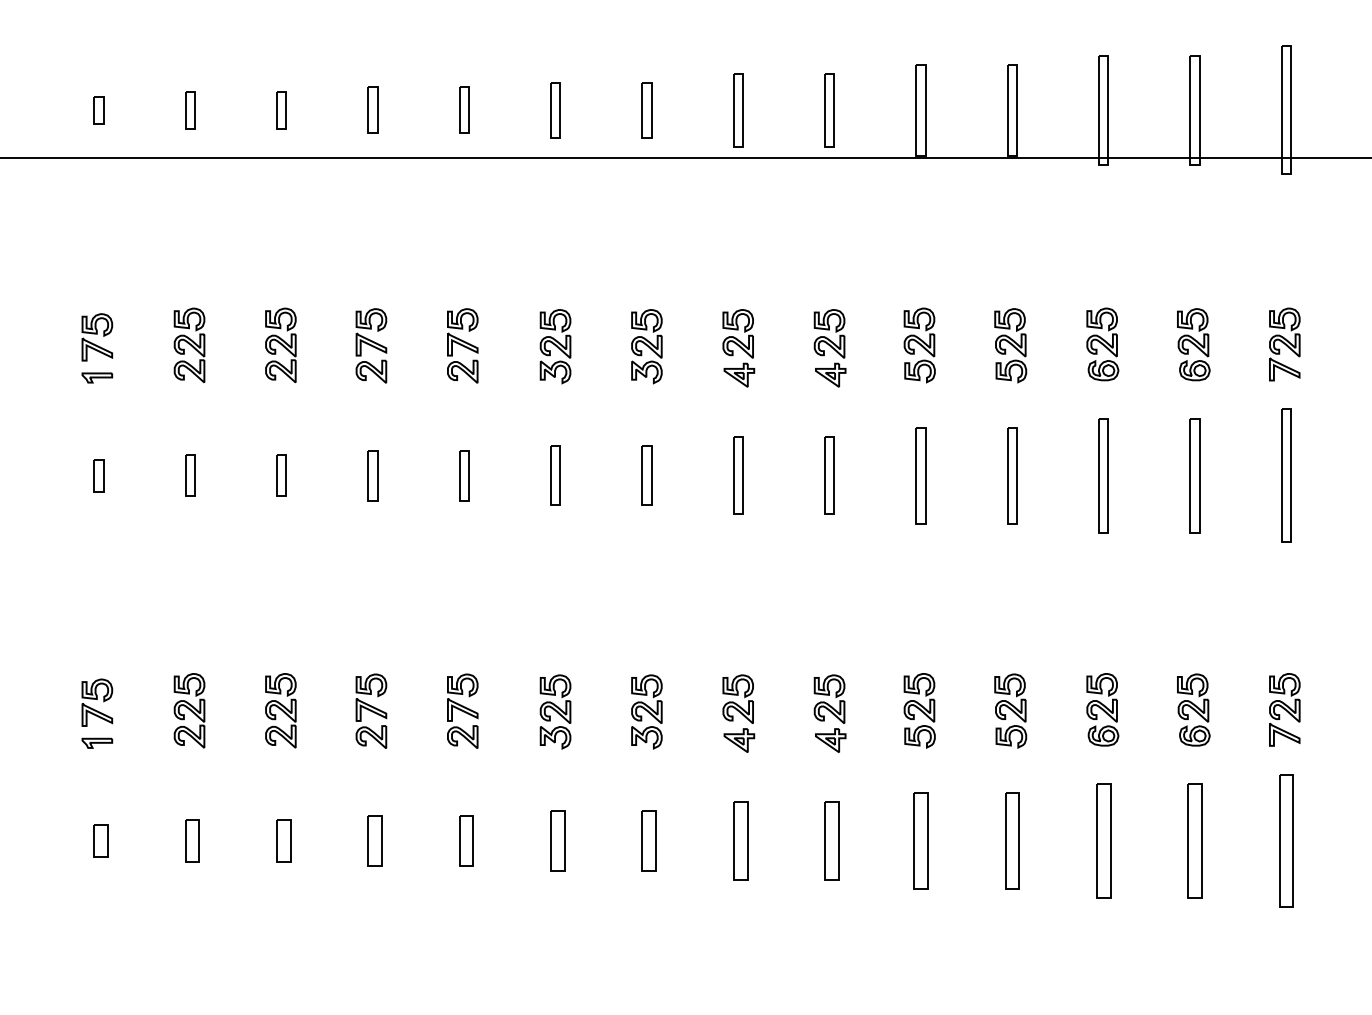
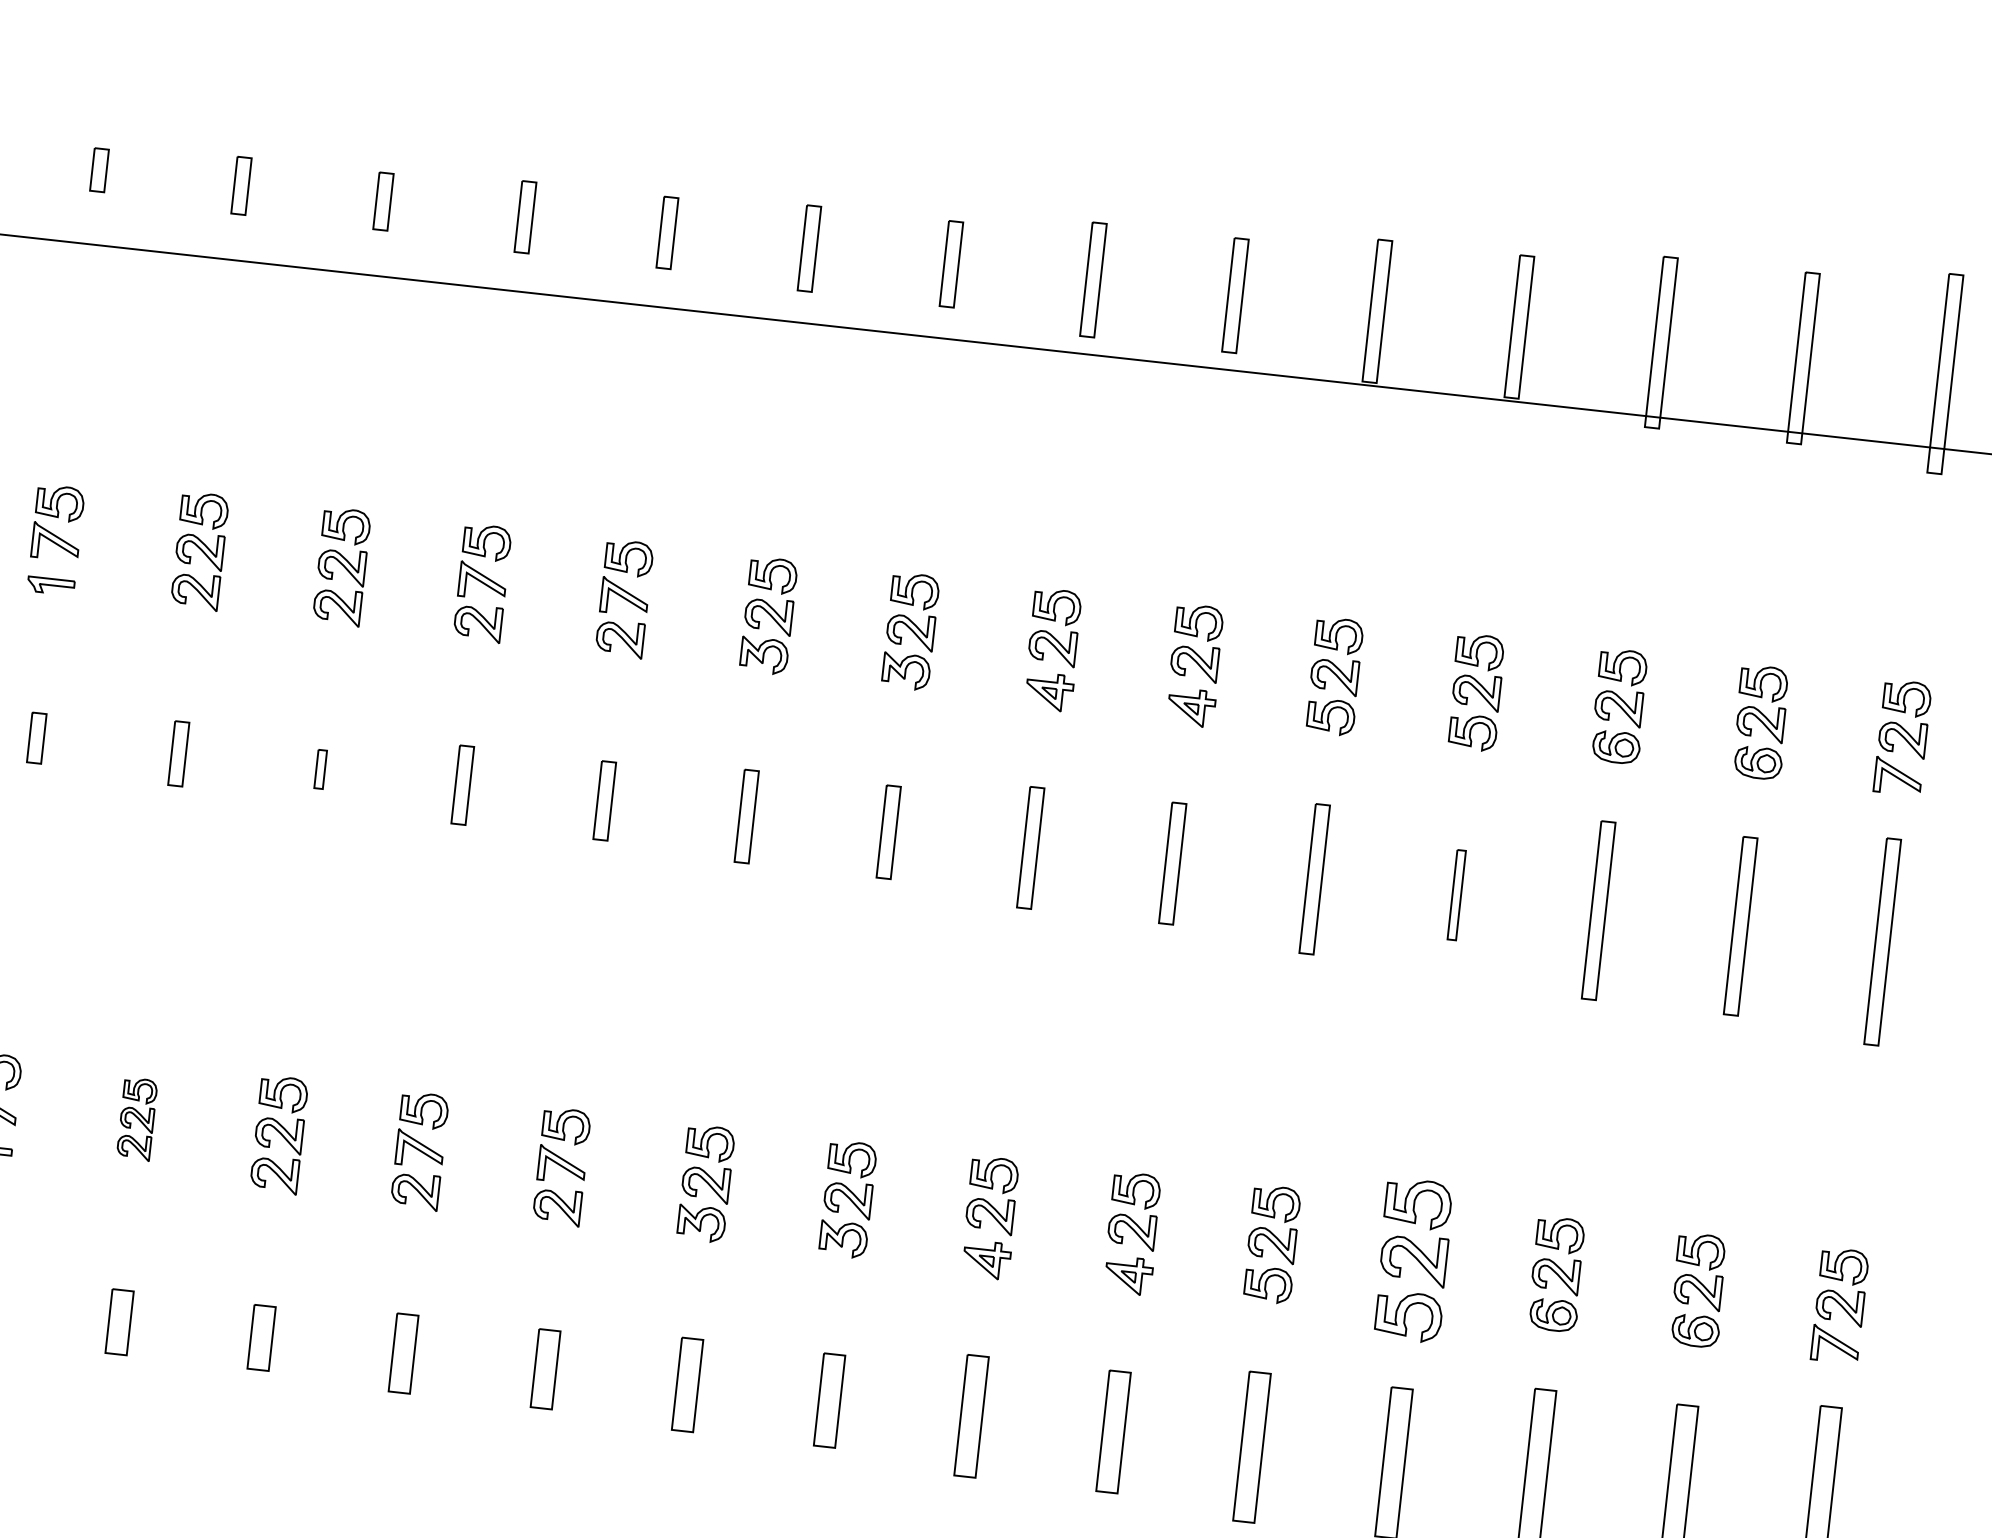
part: (281, 475) -> (320, 769), size x0.6
part: (1012, 475) -> (1456, 894), size x0.6
part: (189, 710) -> (137, 1118), size x0.7
part: (1010, 710) -> (1413, 1259), size x1.4

